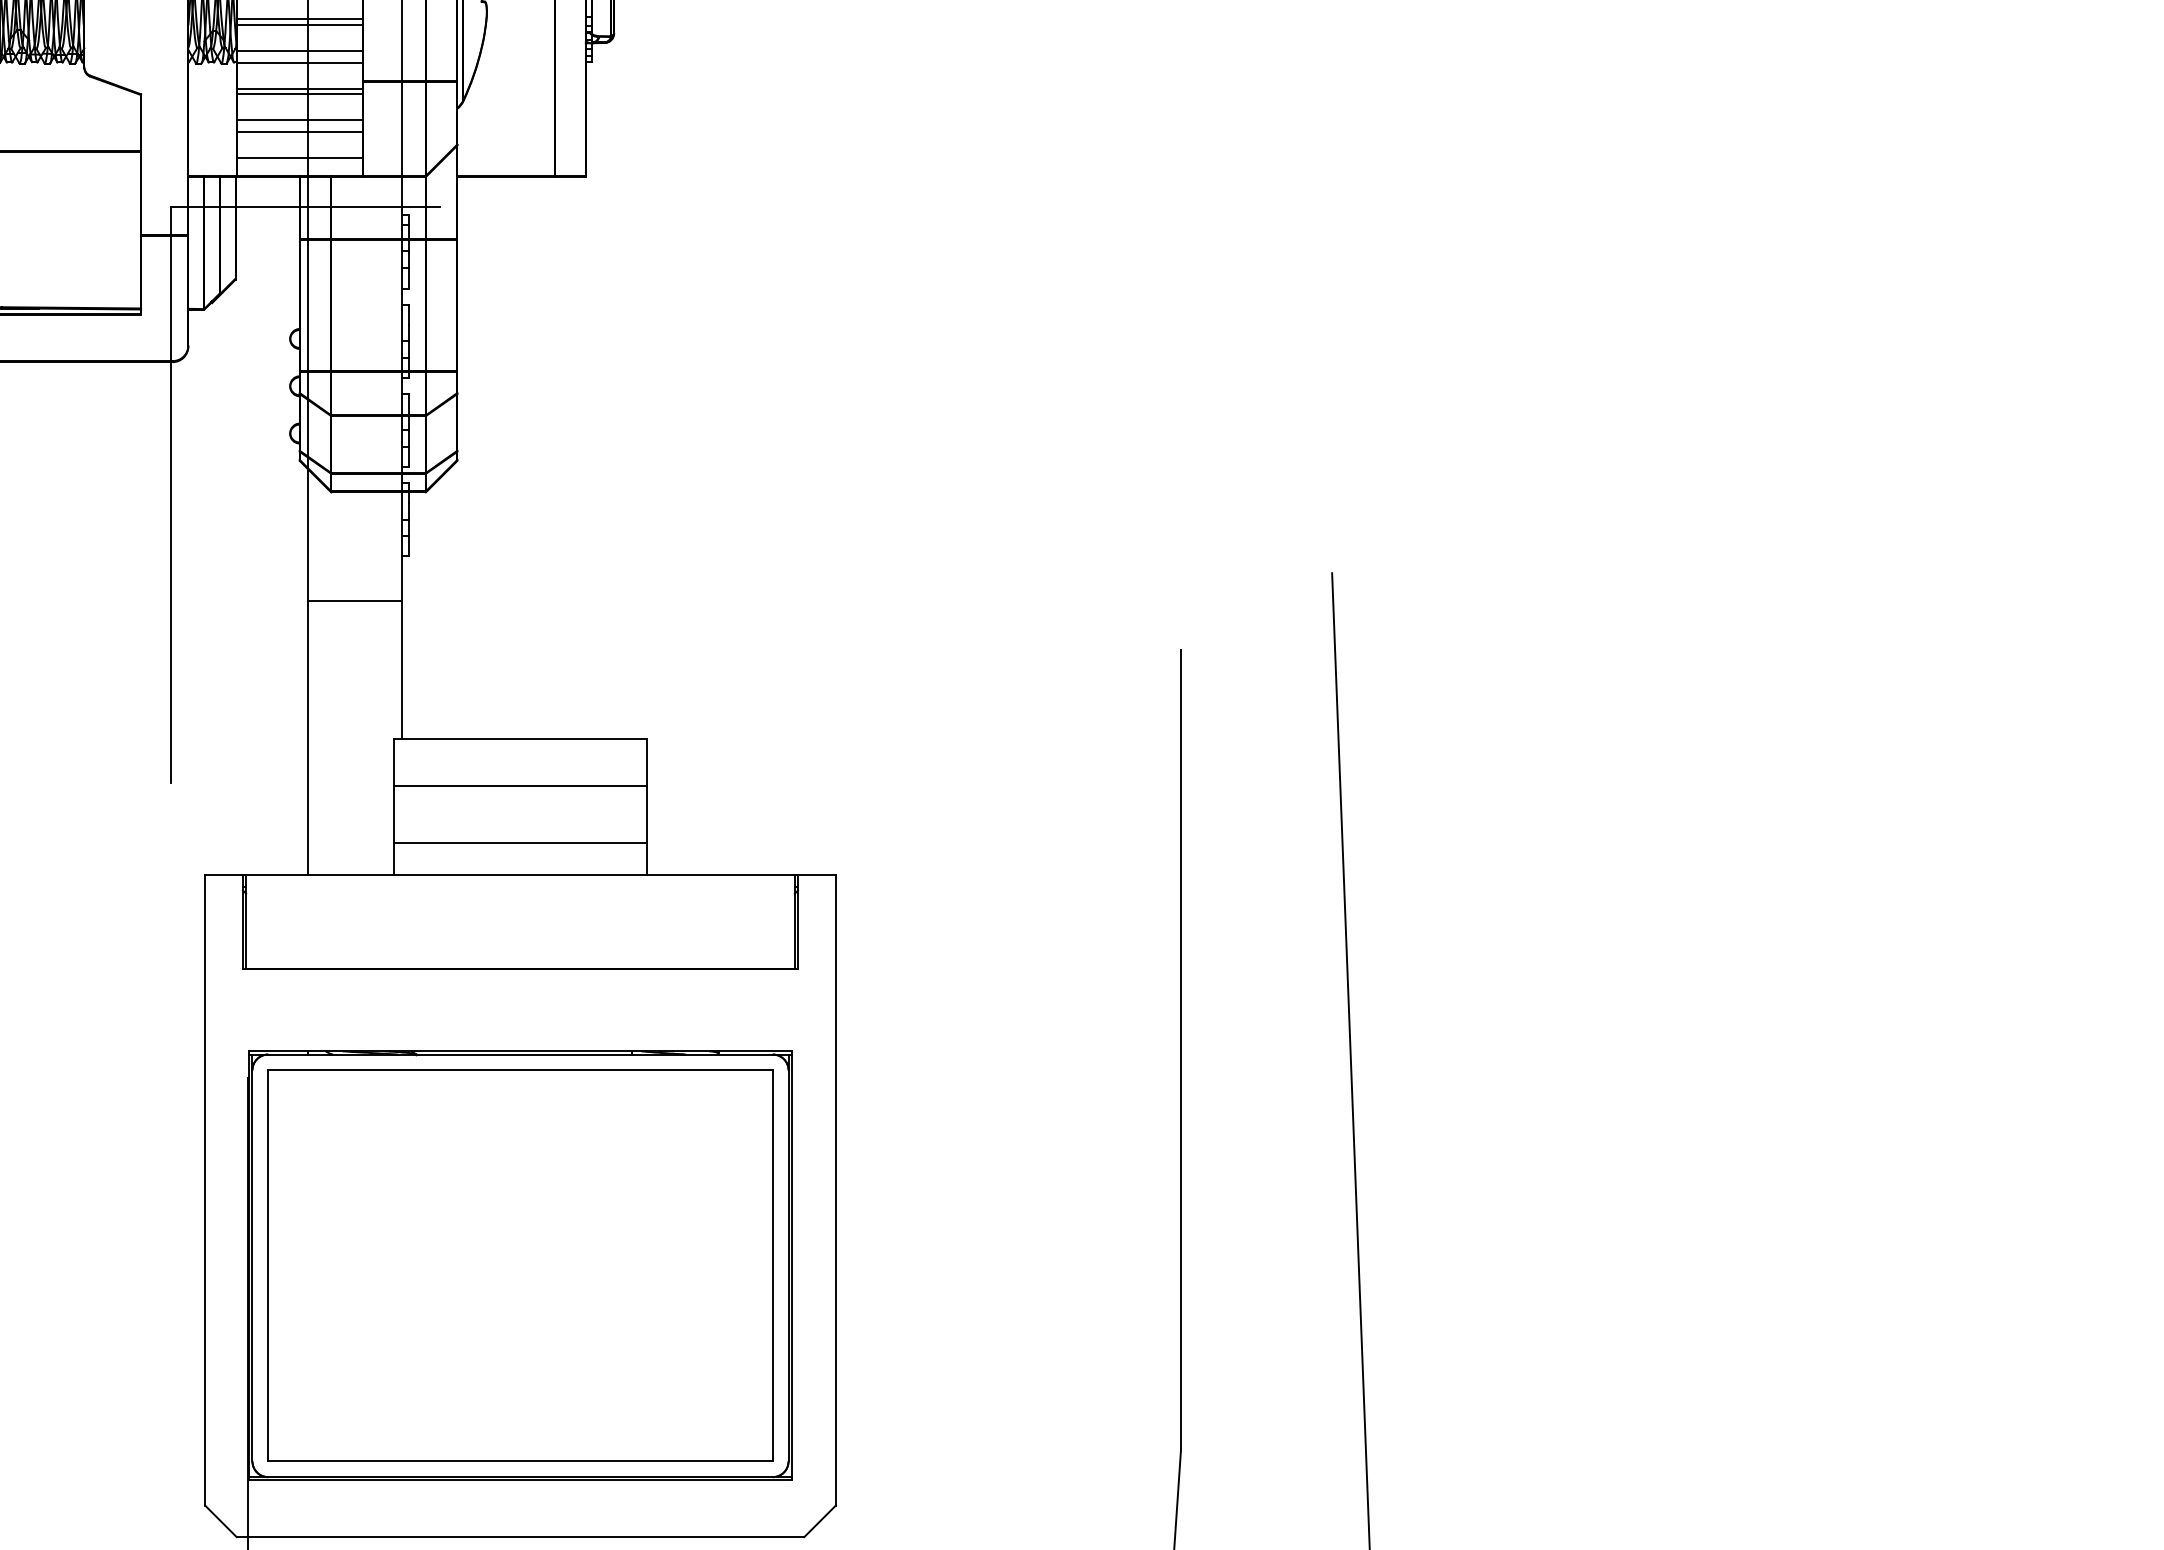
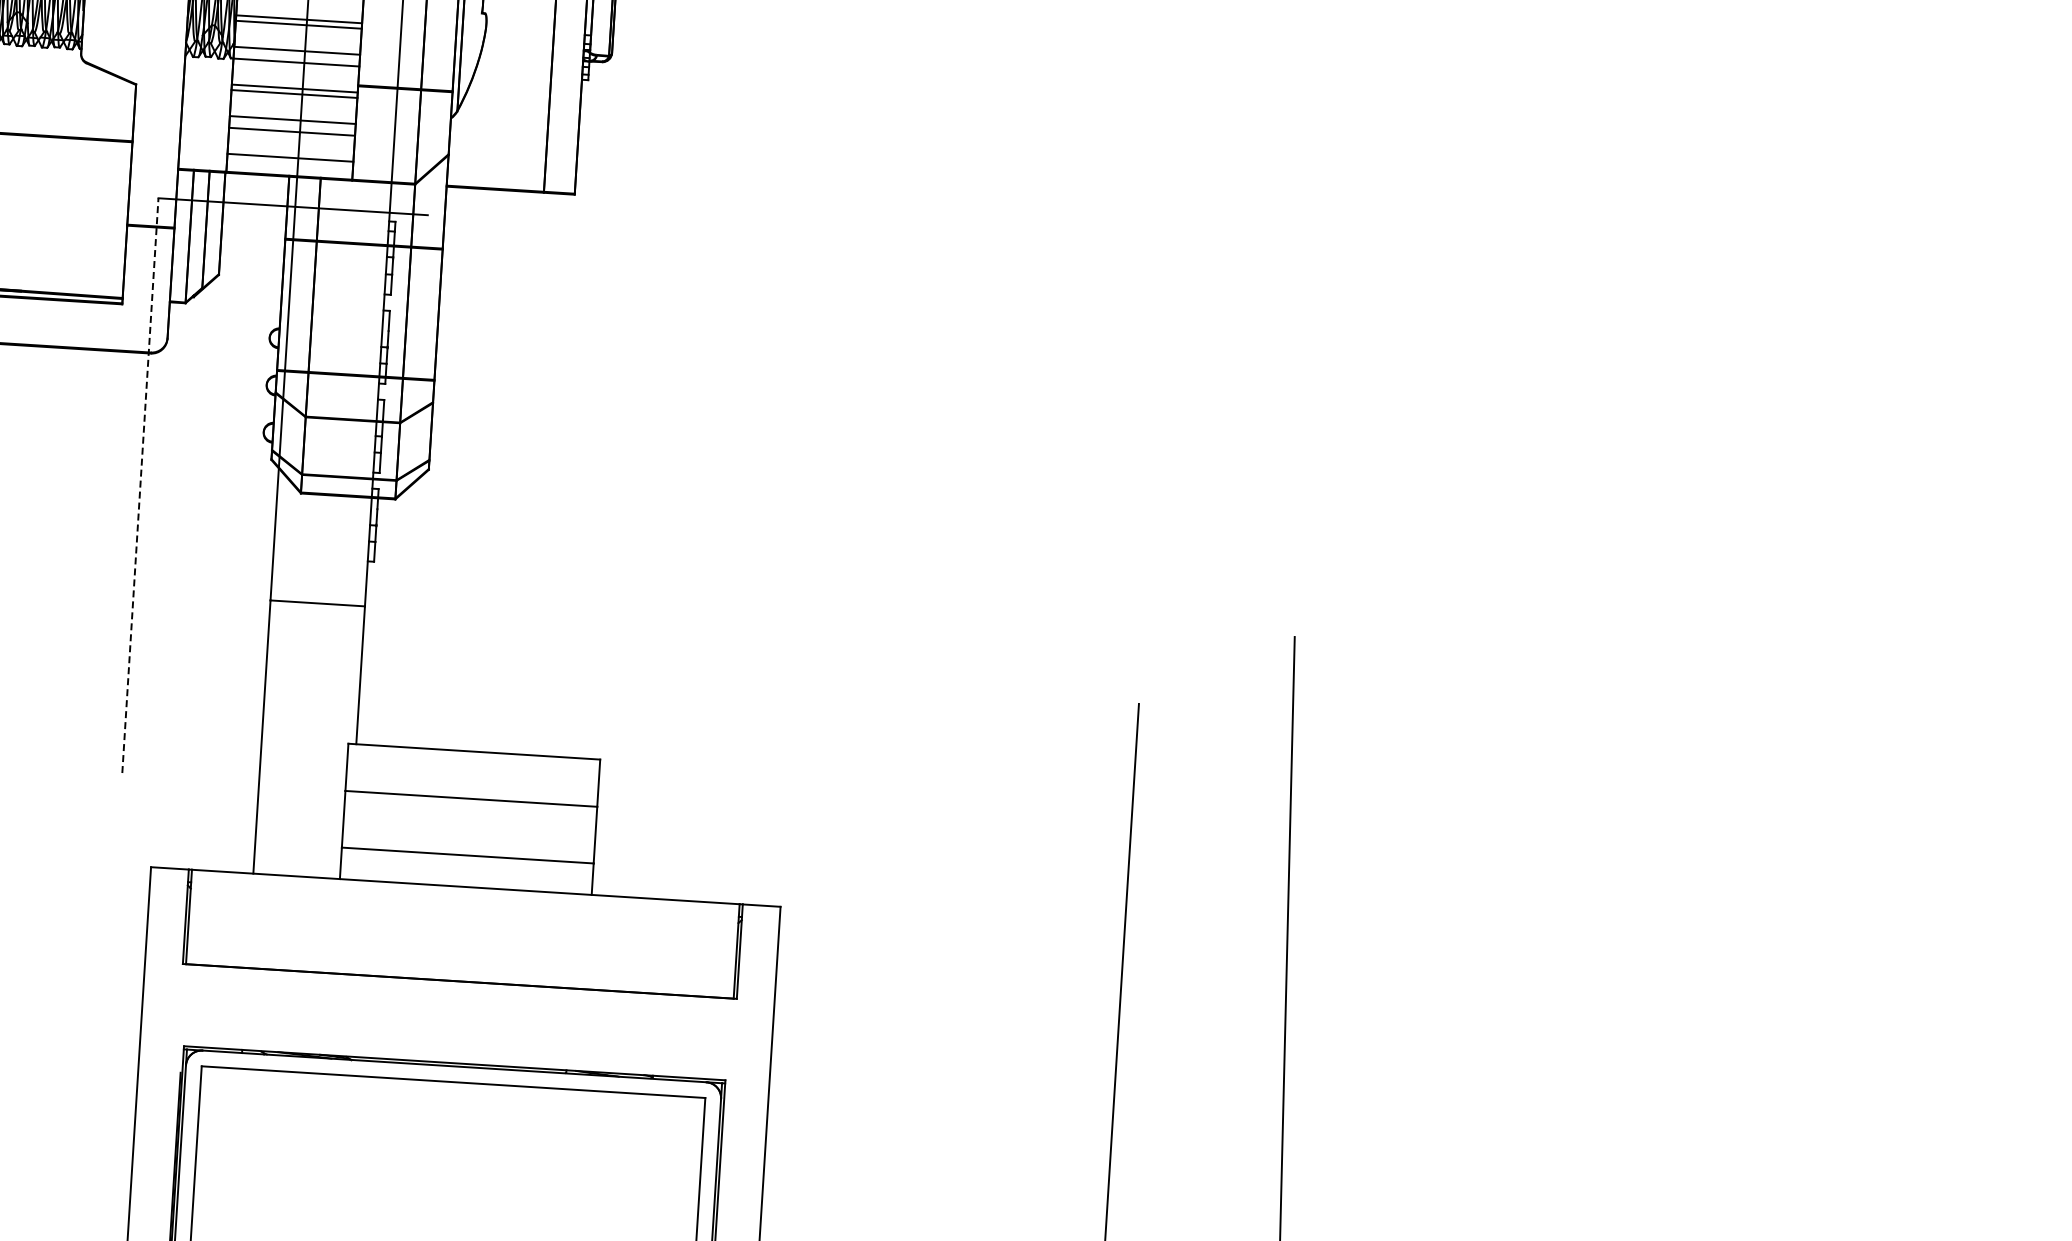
line: (170, 494) -> (140, 485), solid -> dashed

